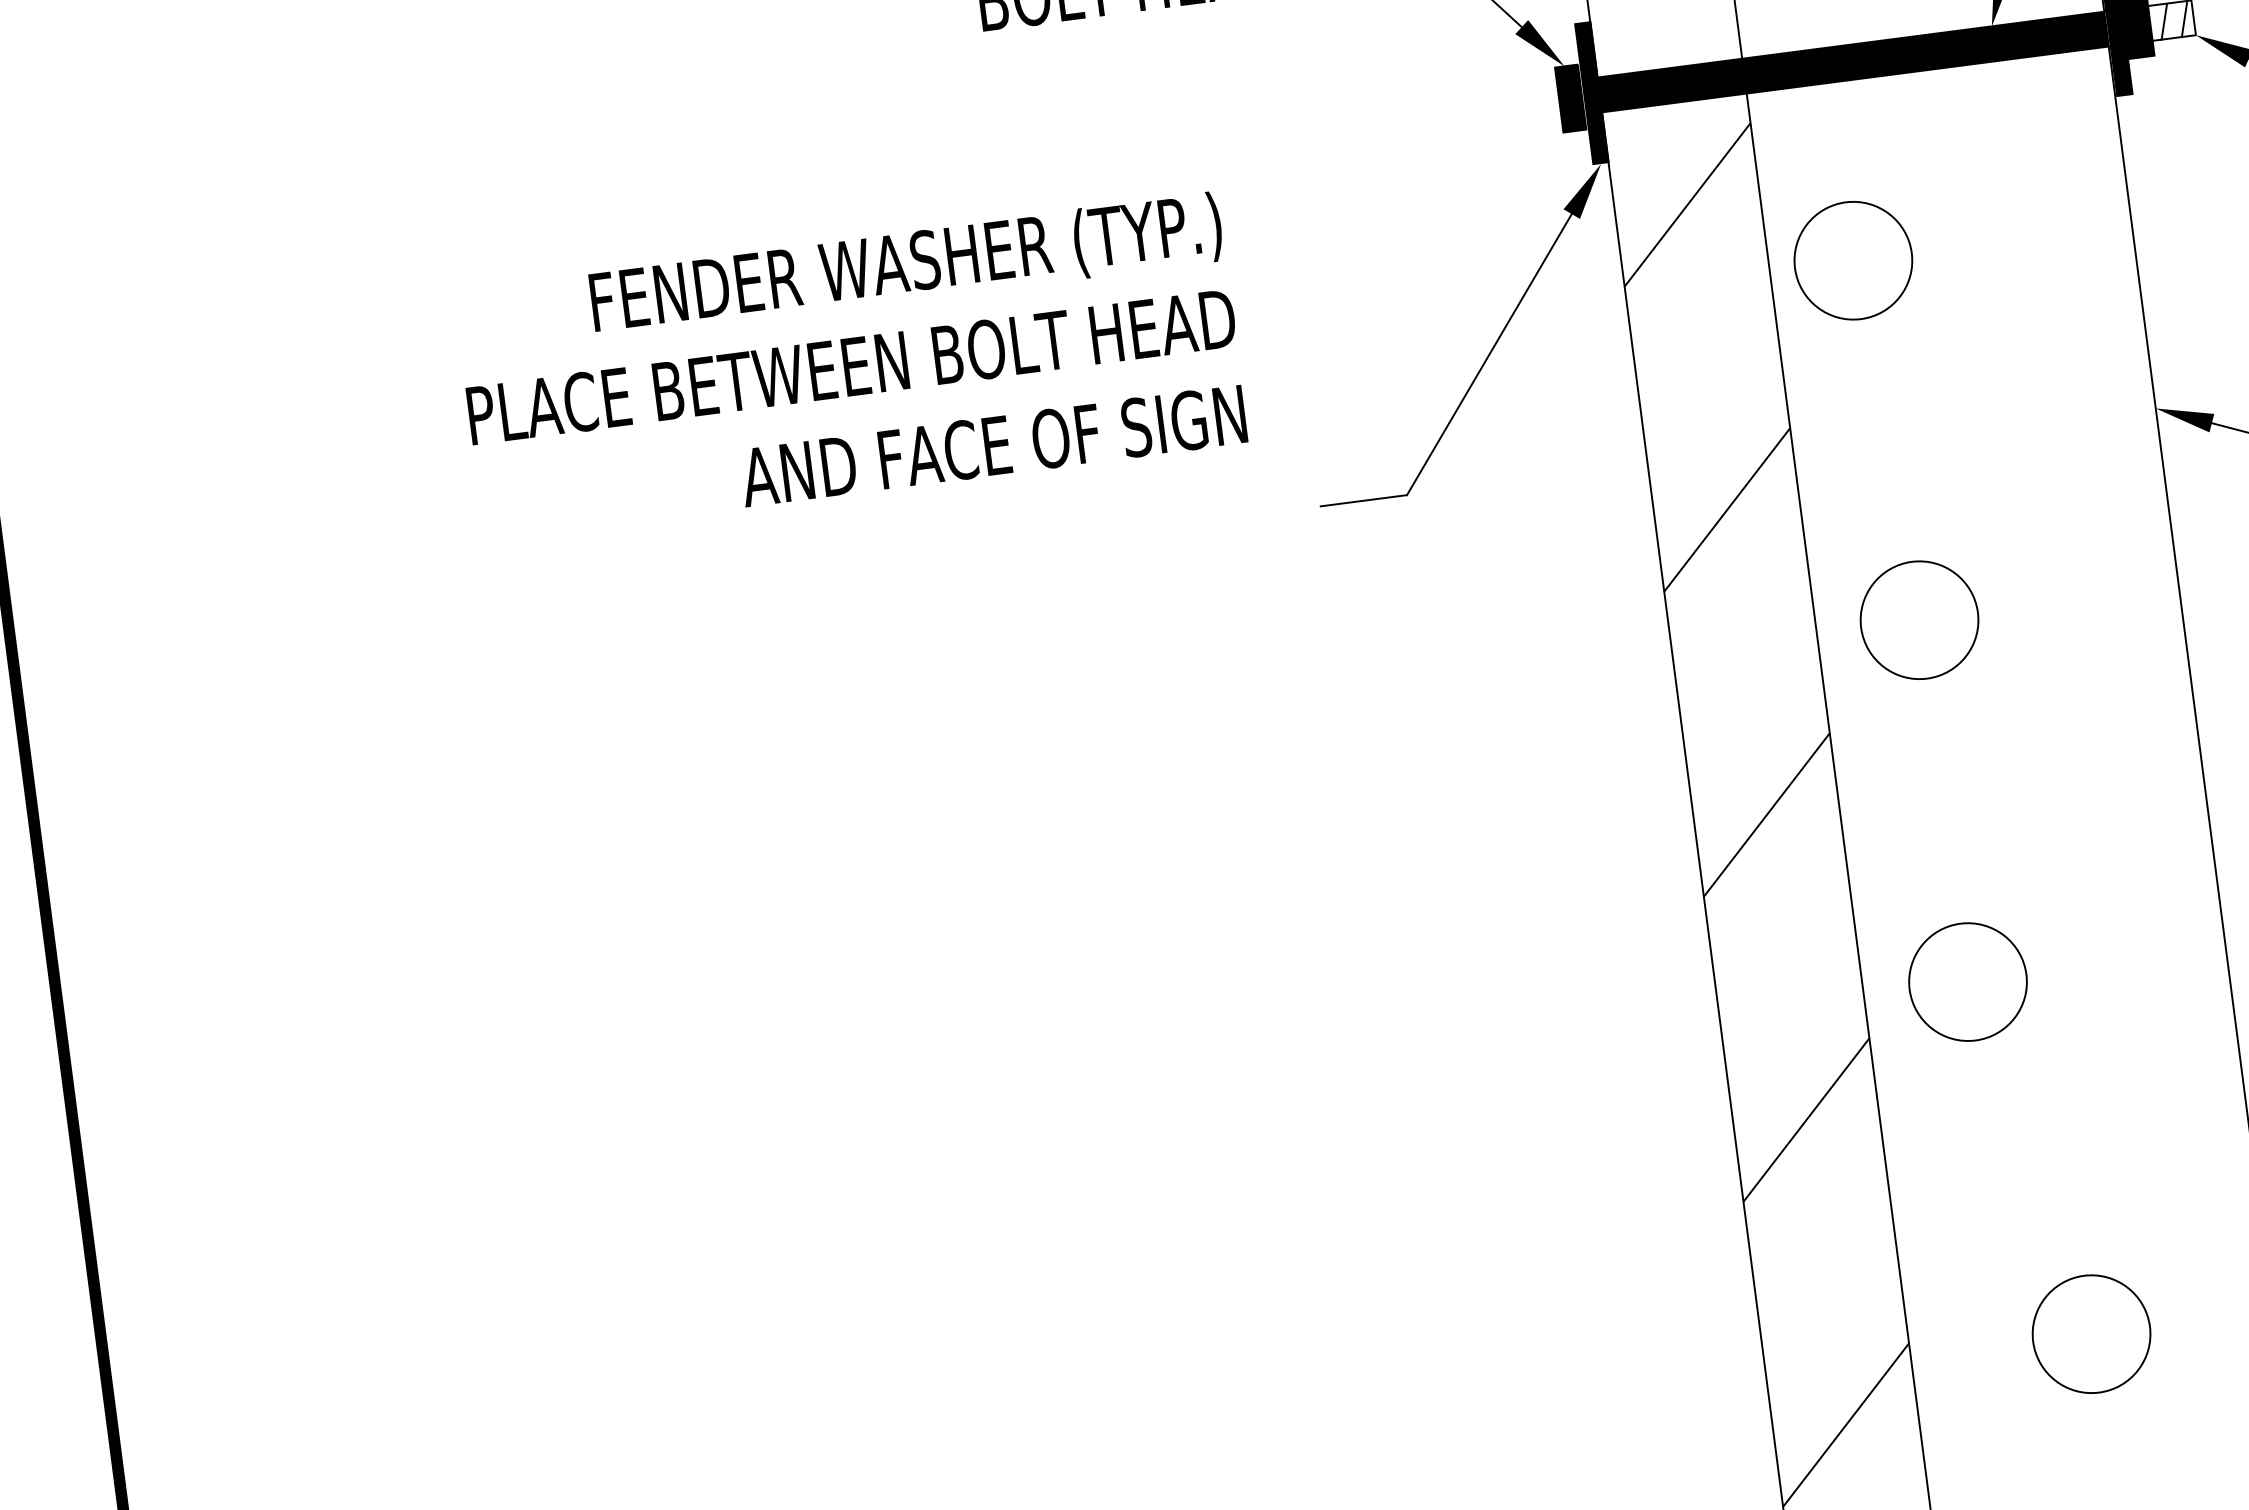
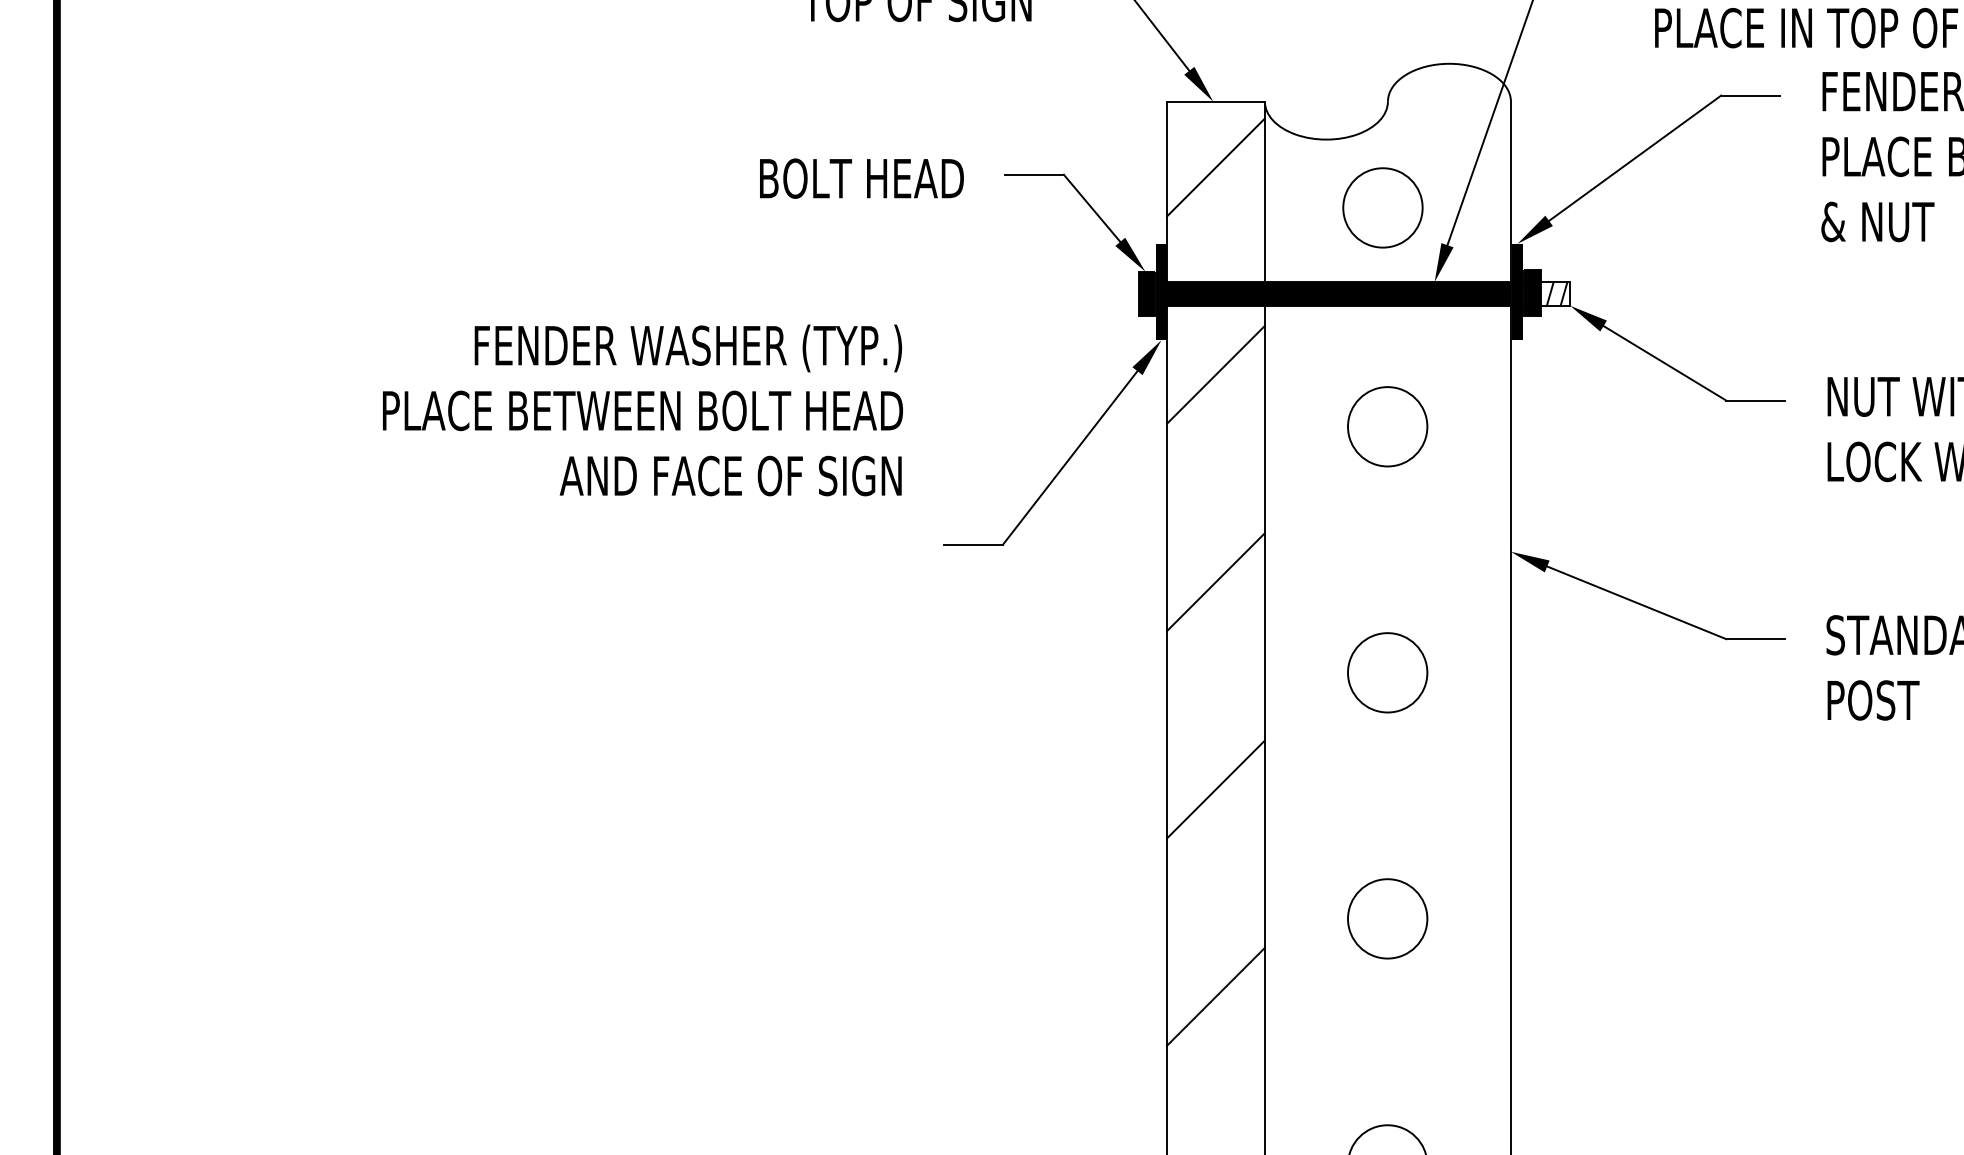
circle: (1853, 260) -> (1387, 426), moved
circle: (1919, 619) -> (1387, 672), moved
circle: (1967, 981) -> (1387, 918), moved

